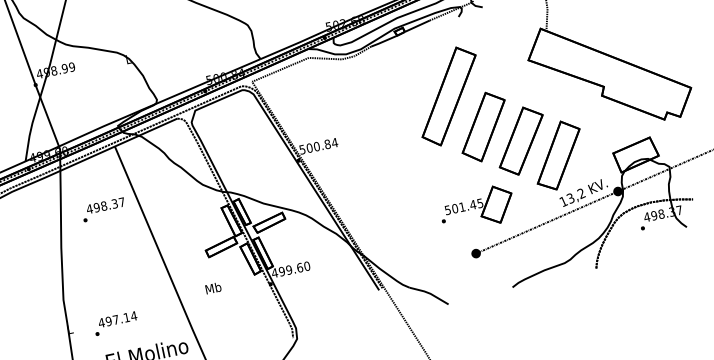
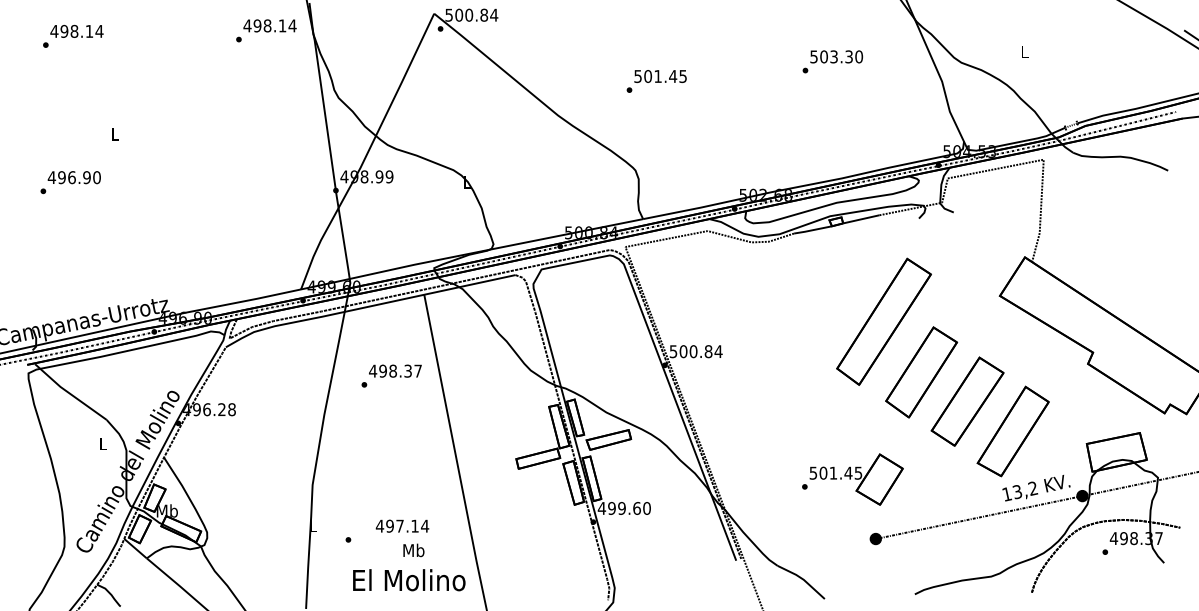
part: (476, 208) -> (852, 479), moved
text: (213, 288) -> (413, 550), moved
text: (117, 319) -> (402, 525), moved

